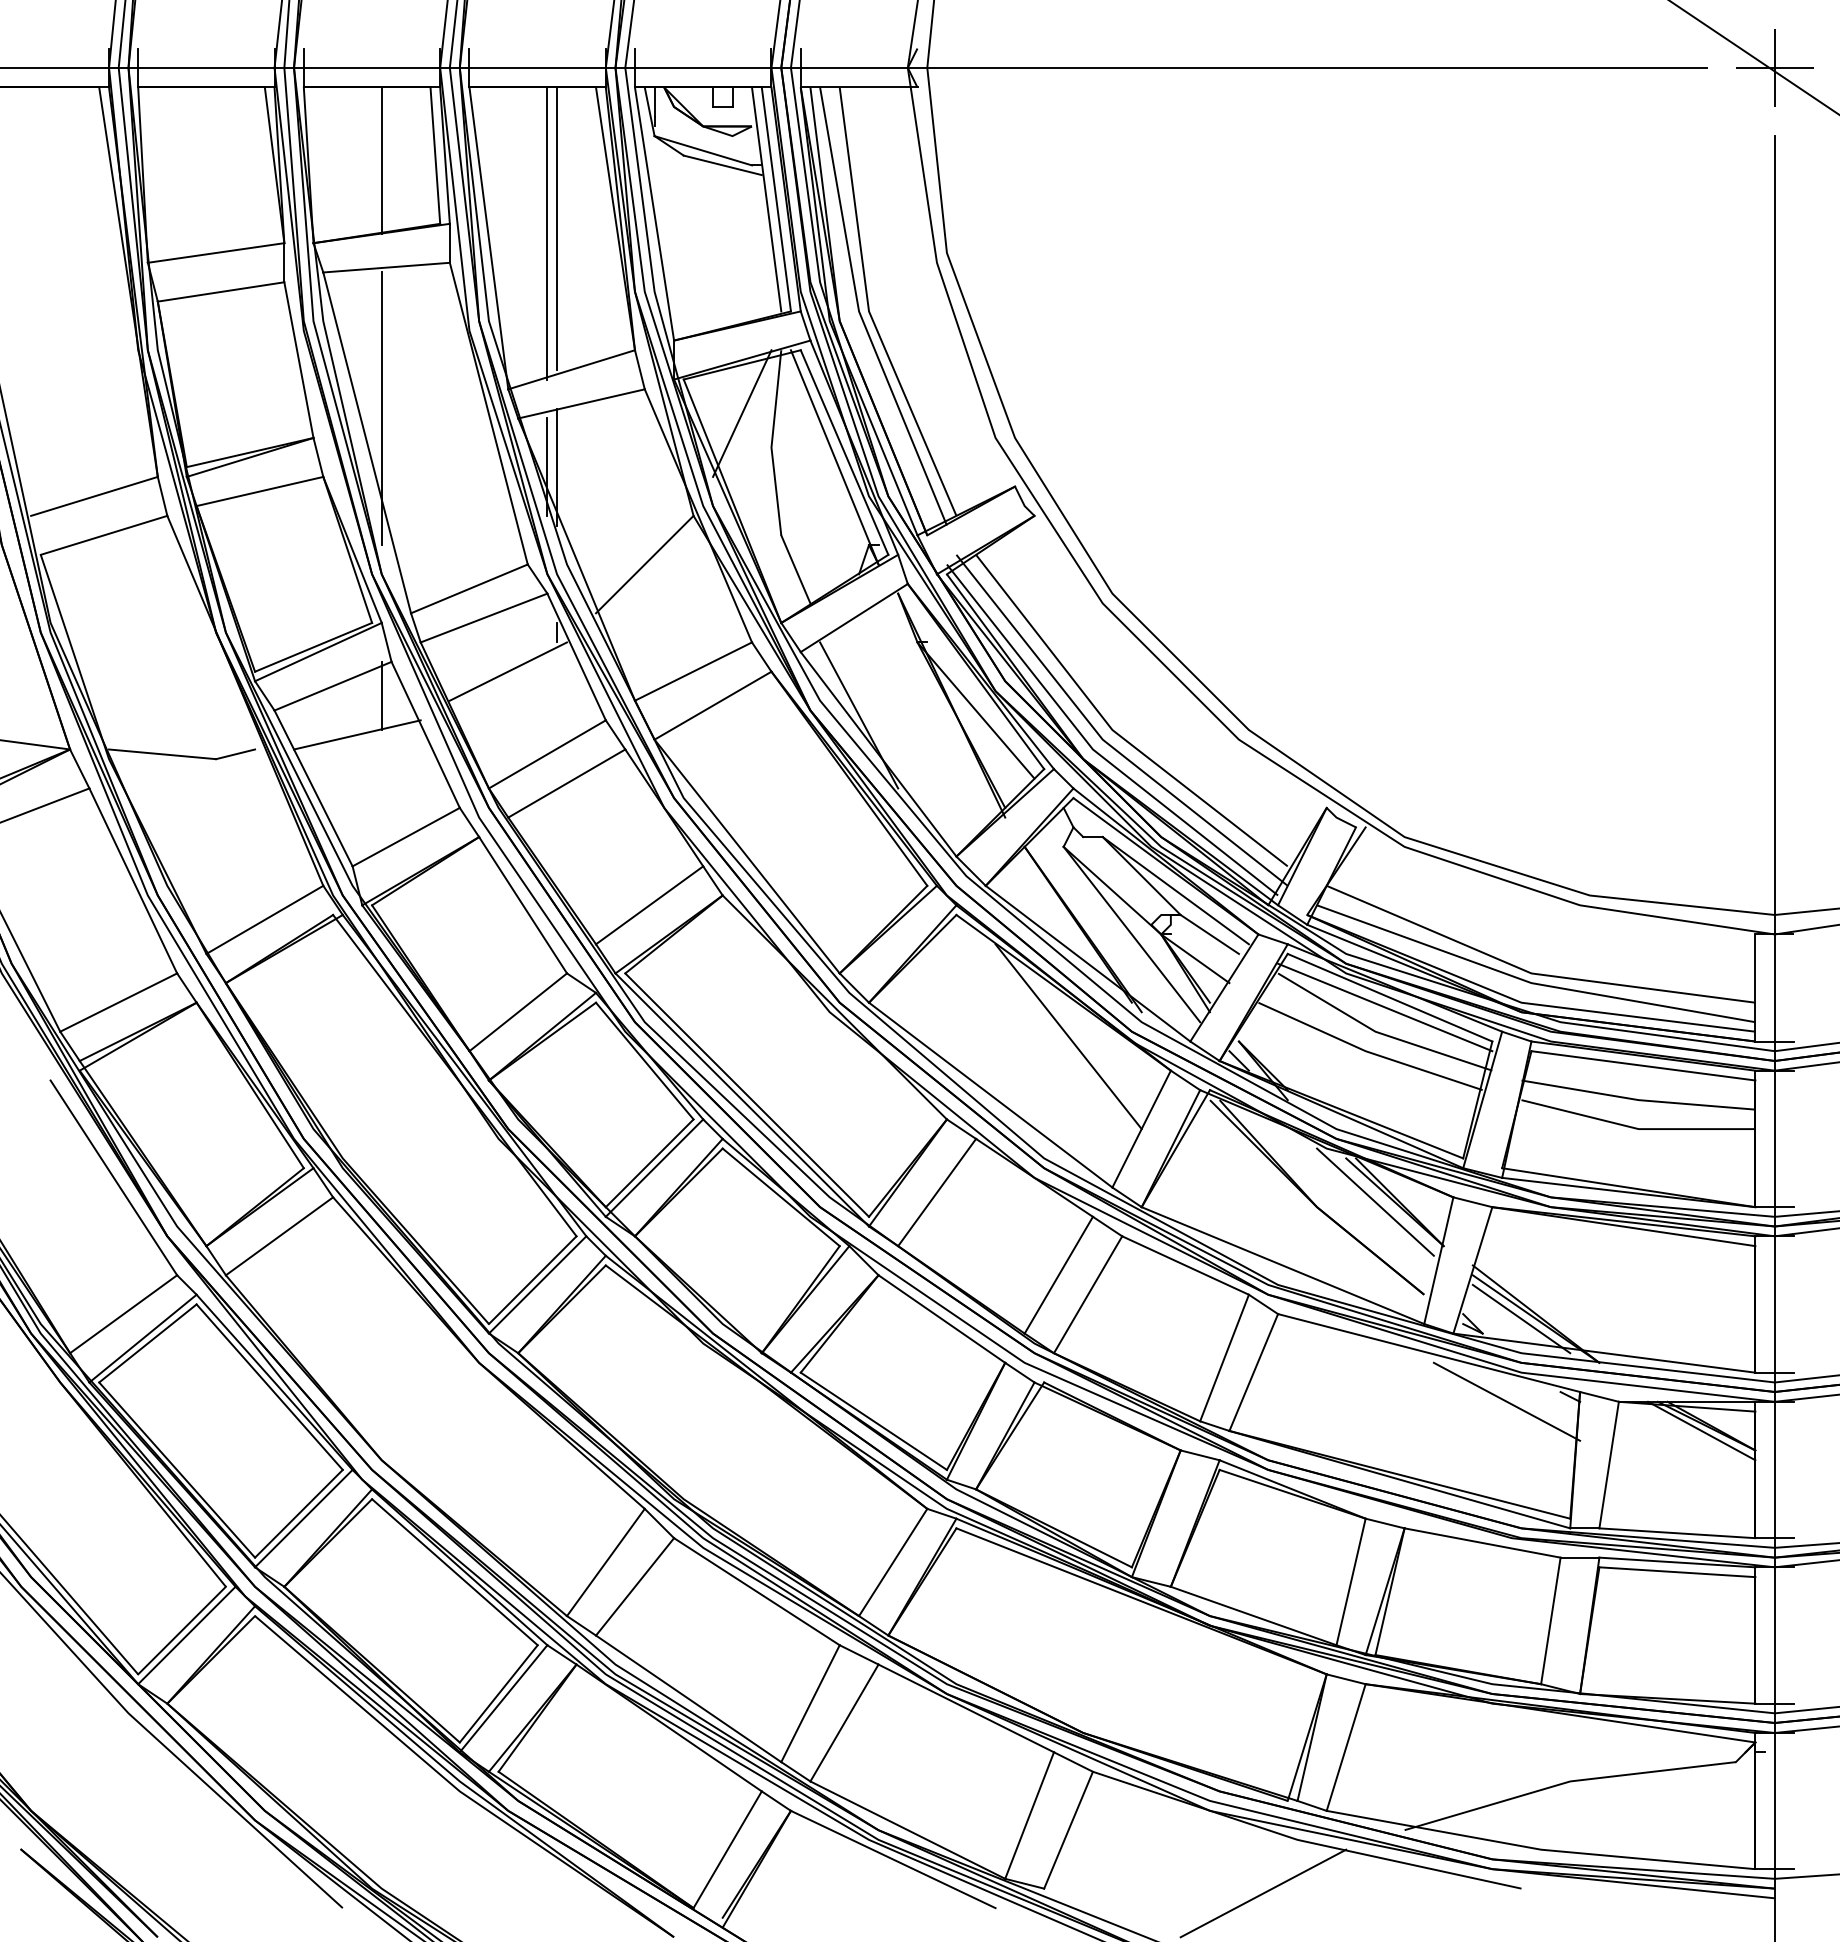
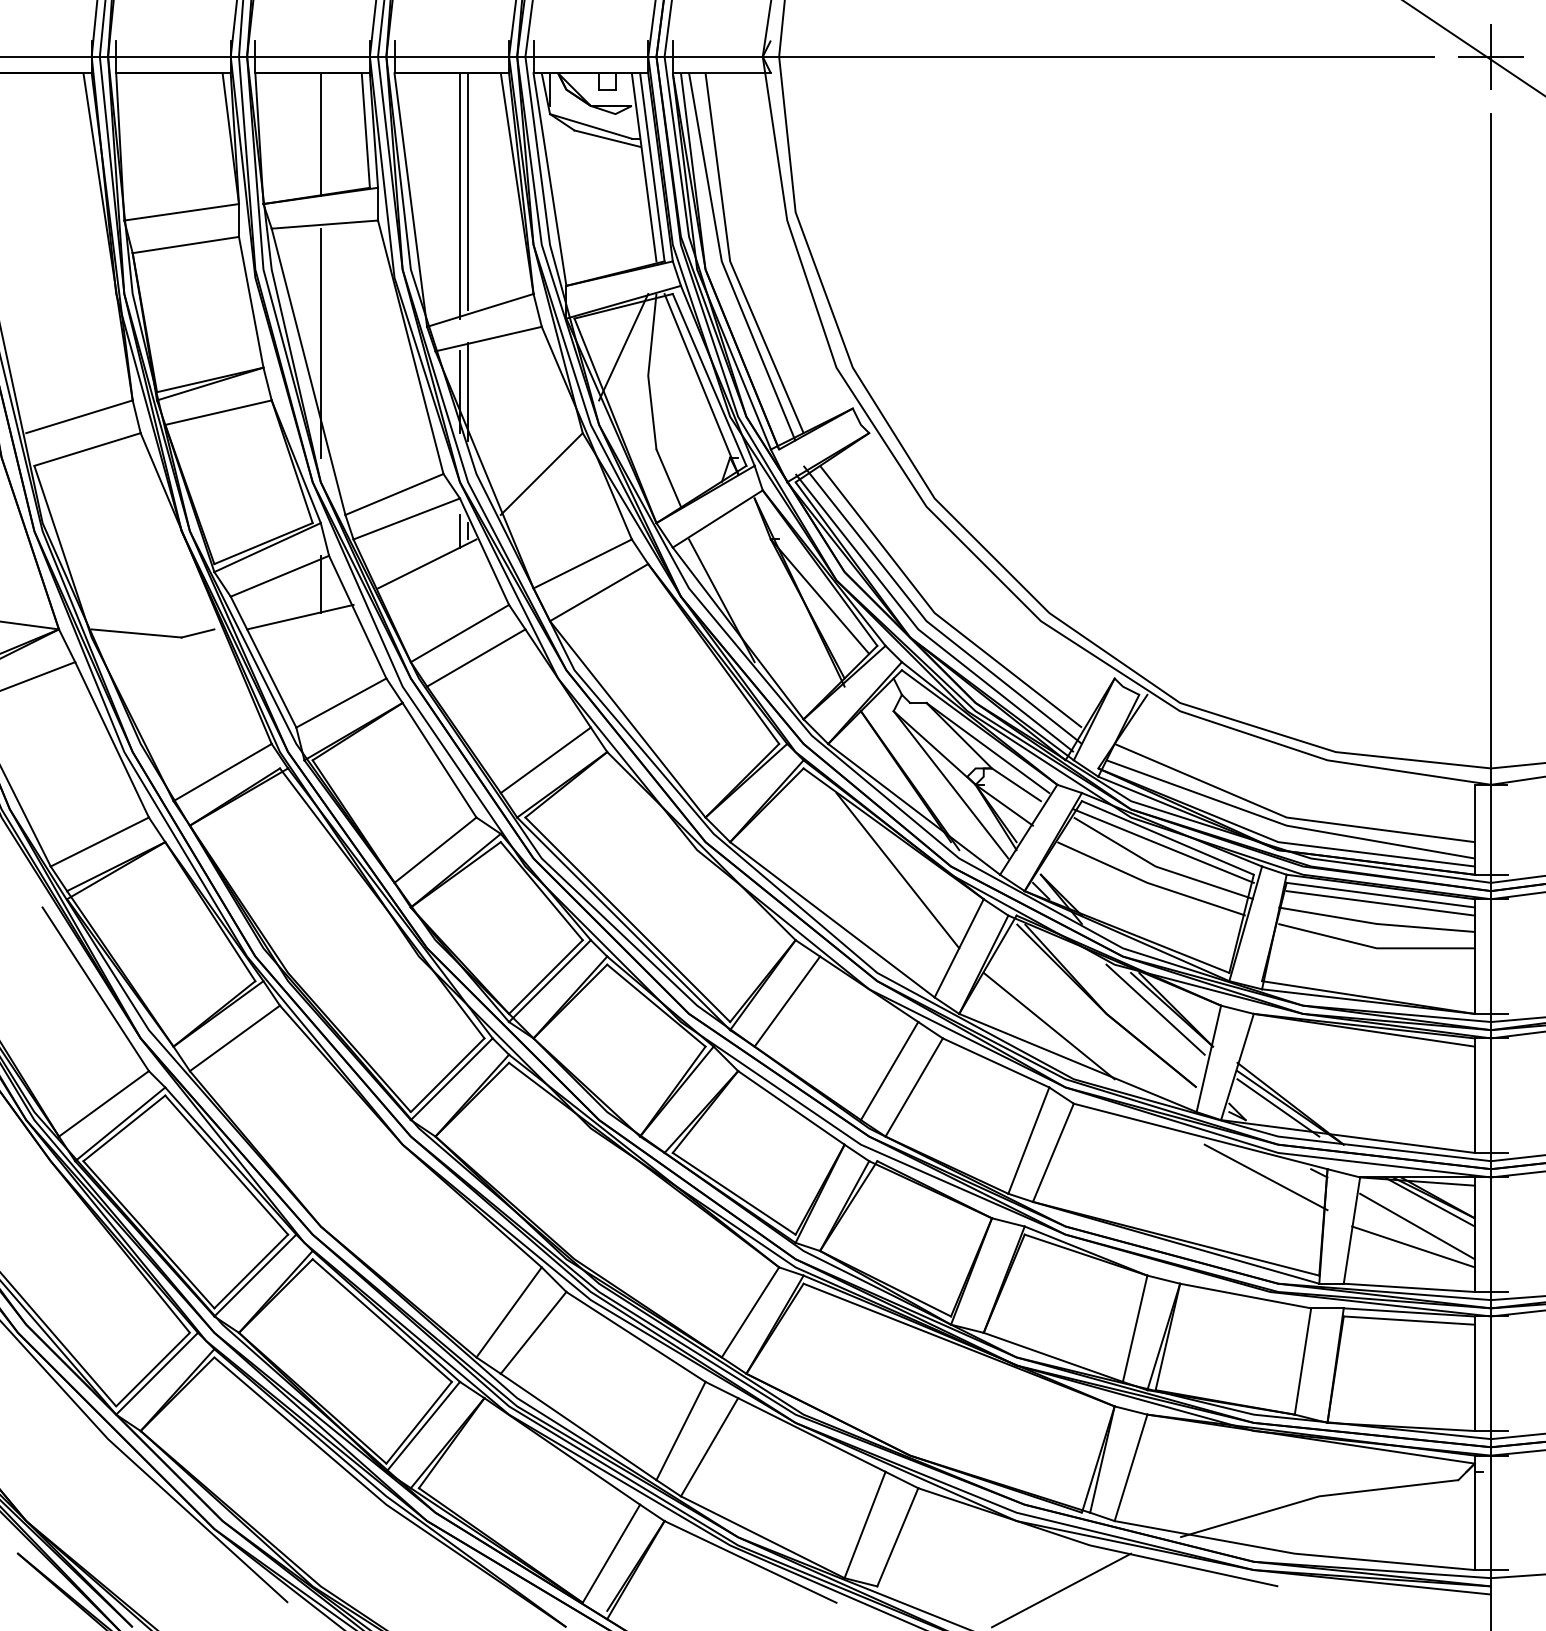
line: (547, 632) -> (460, 531), added
line: (1643, 1075) -> (1380, 903), added
line: (1248, 1221) -> (1048, 1025), added
line: (1686, 1460) -> (1416, 1226), added
line: (1682, 1484) -> (1413, 1246), added

